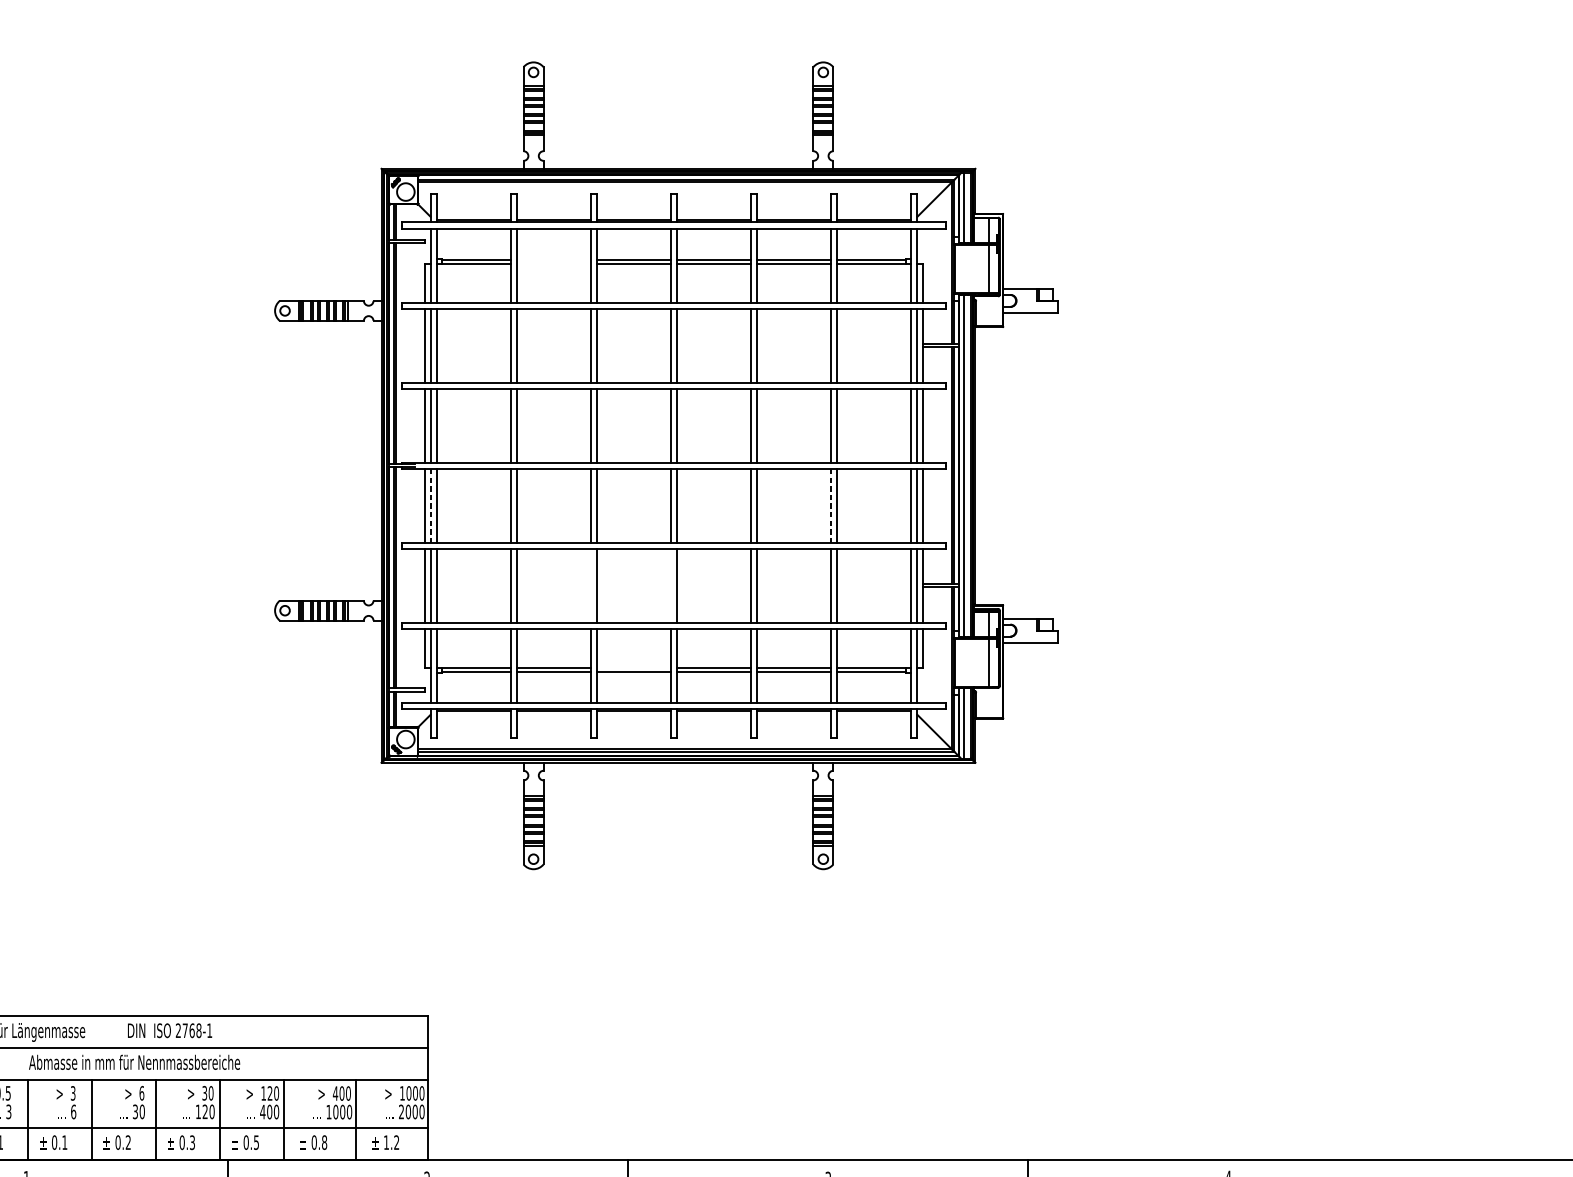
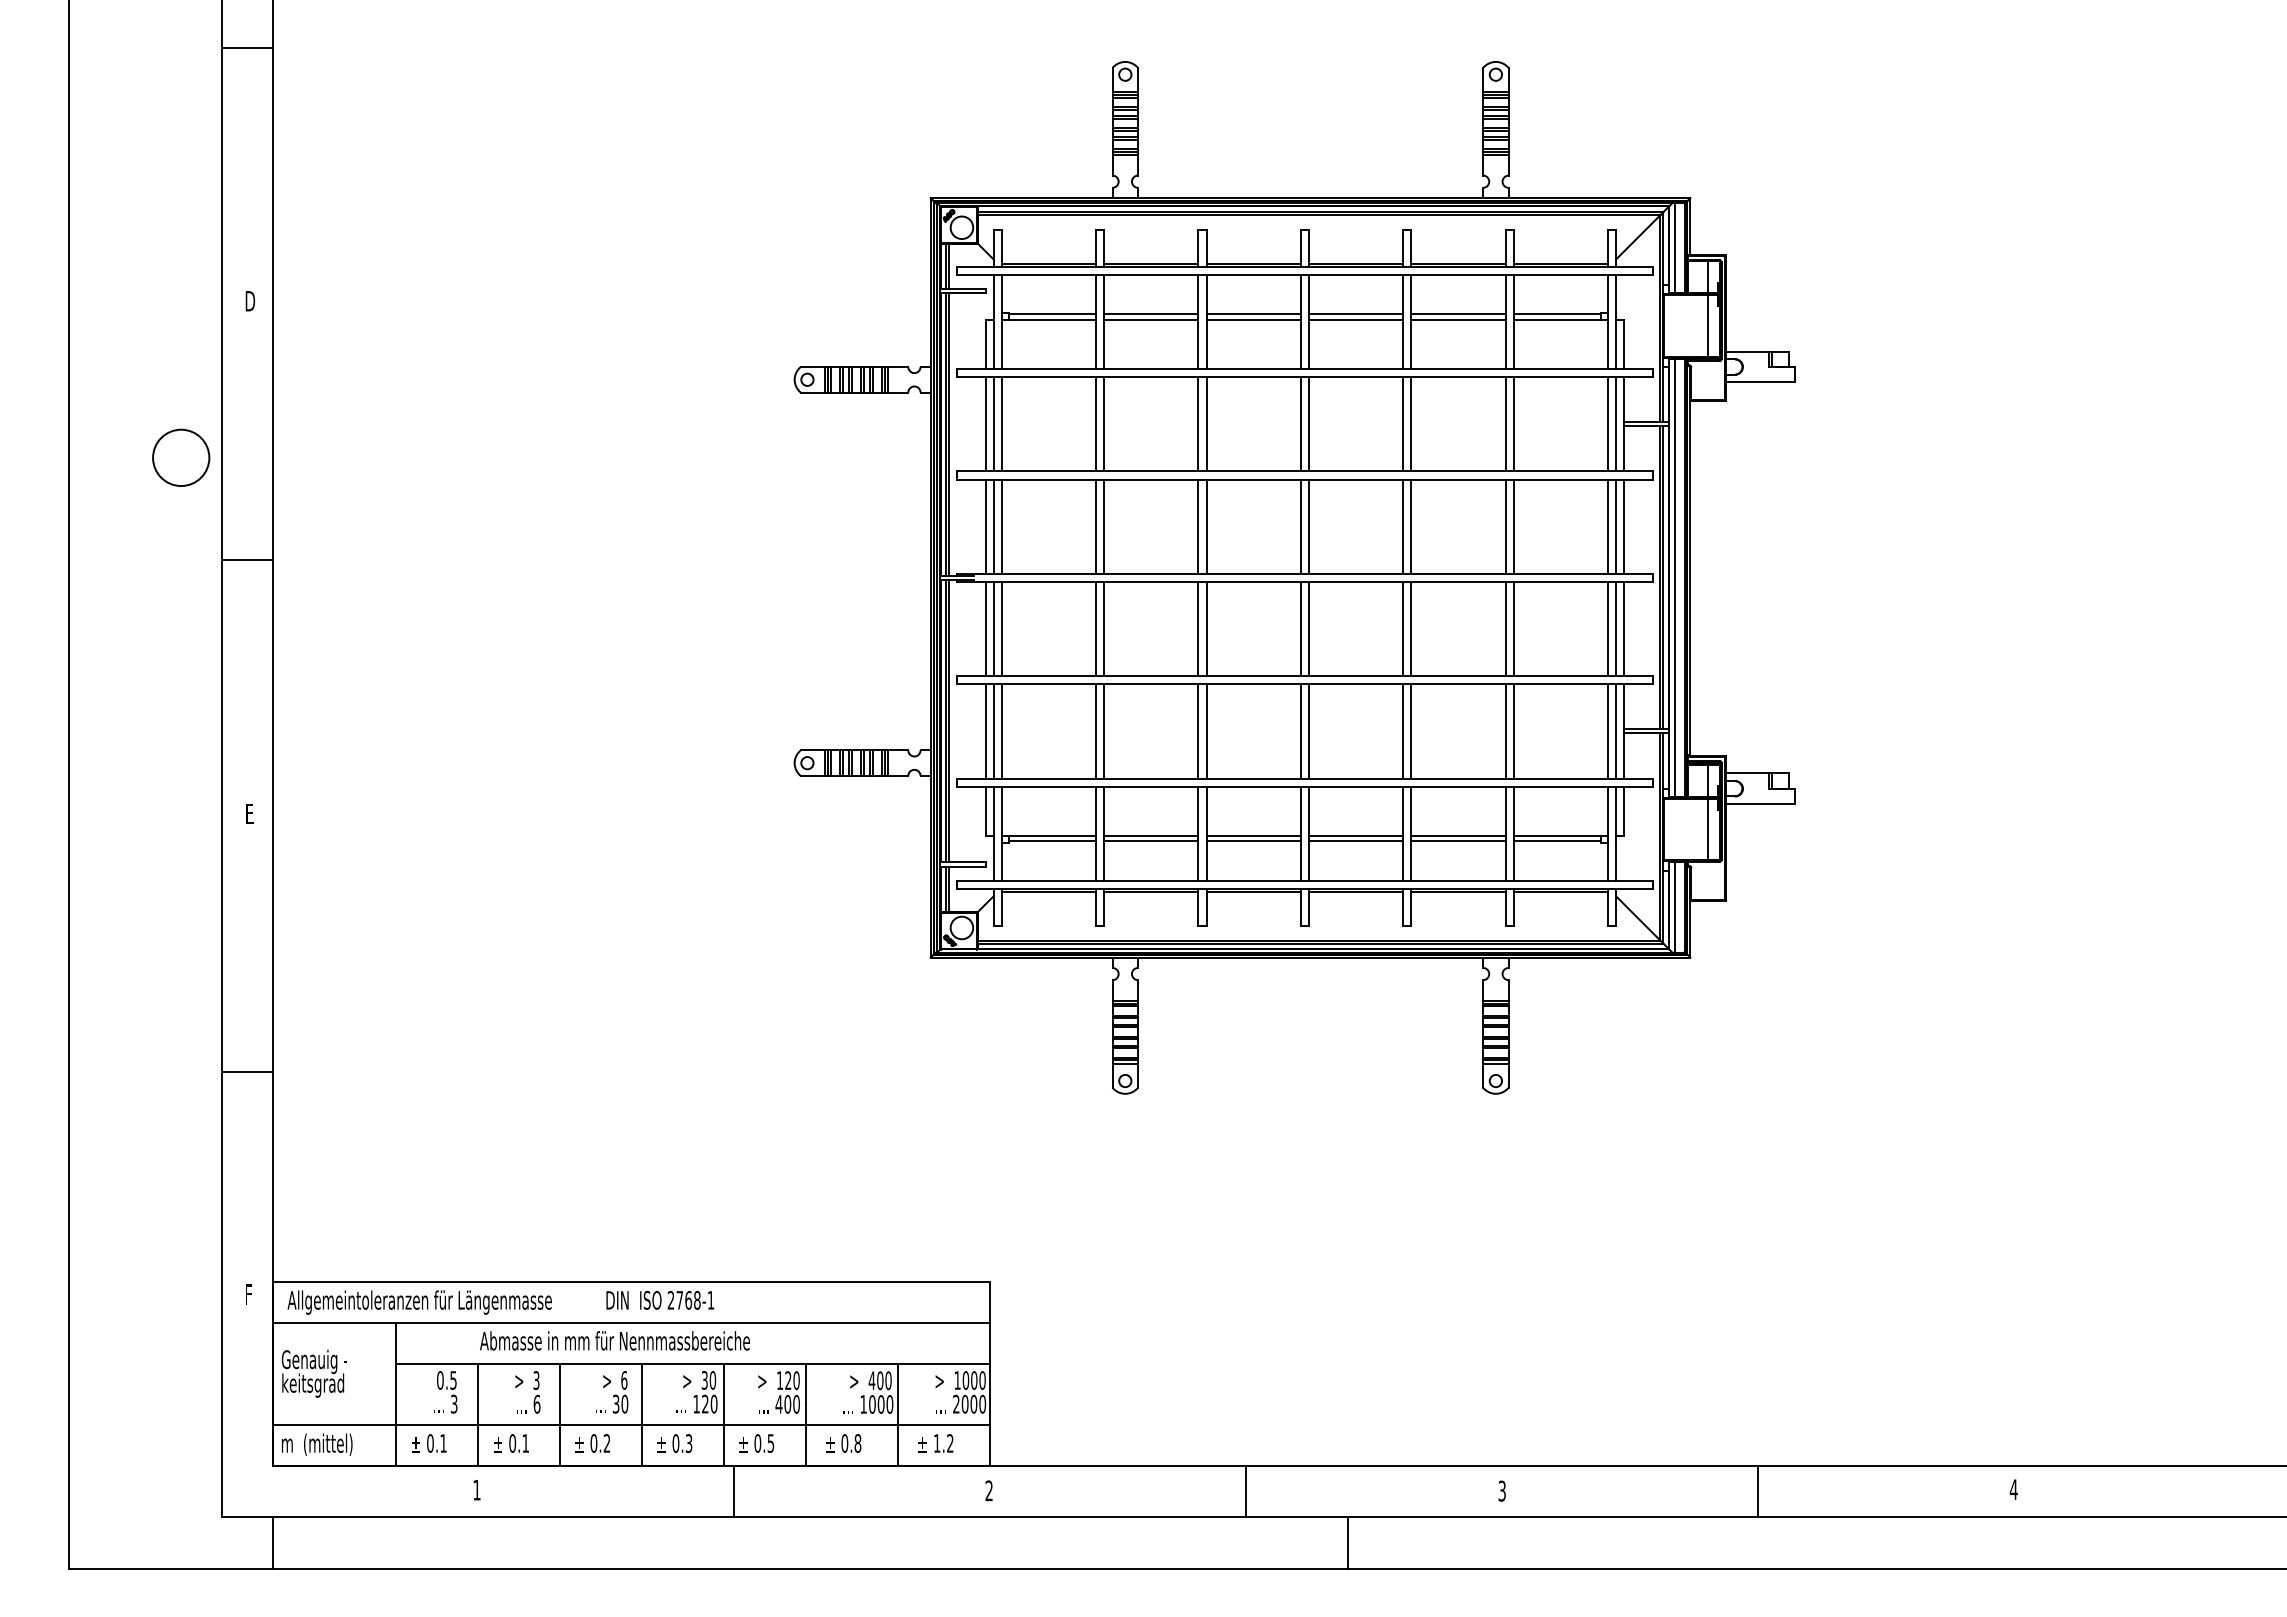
line: (554, 259) -> (1151, 314), added
line: (554, 263) -> (1151, 319), added
line: (430, 506) -> (993, 629), dashed -> solid
line: (830, 506) -> (1505, 629), dashed -> solid
line: (590, 585) -> (1198, 731), added
line: (670, 585) -> (1300, 731), added
line: (633, 667) -> (1253, 835), added

